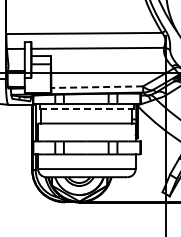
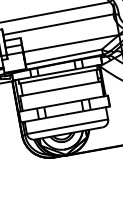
line: (97, 87) -> (64, 57), dashed -> solid
line: (87, 108) -> (58, 76), dashed -> solid

